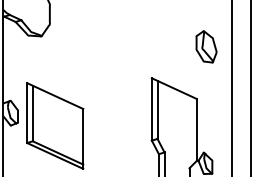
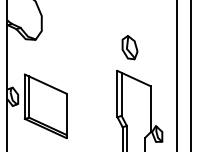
part: (205, 46) -> (129, 47), moved

